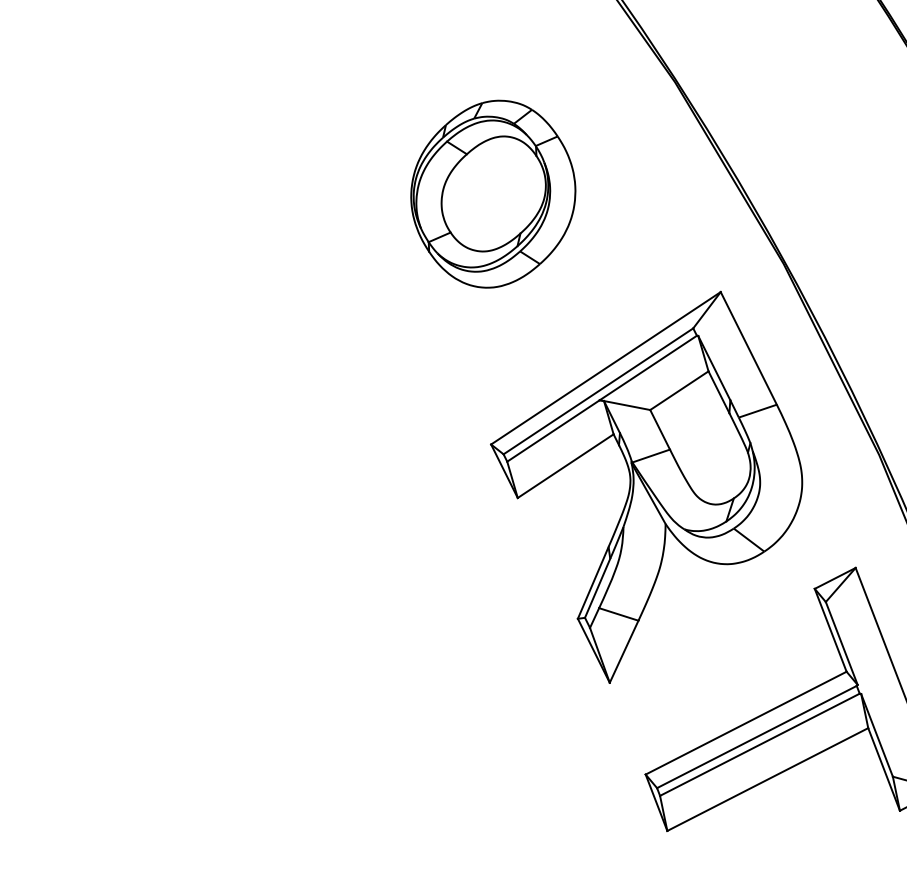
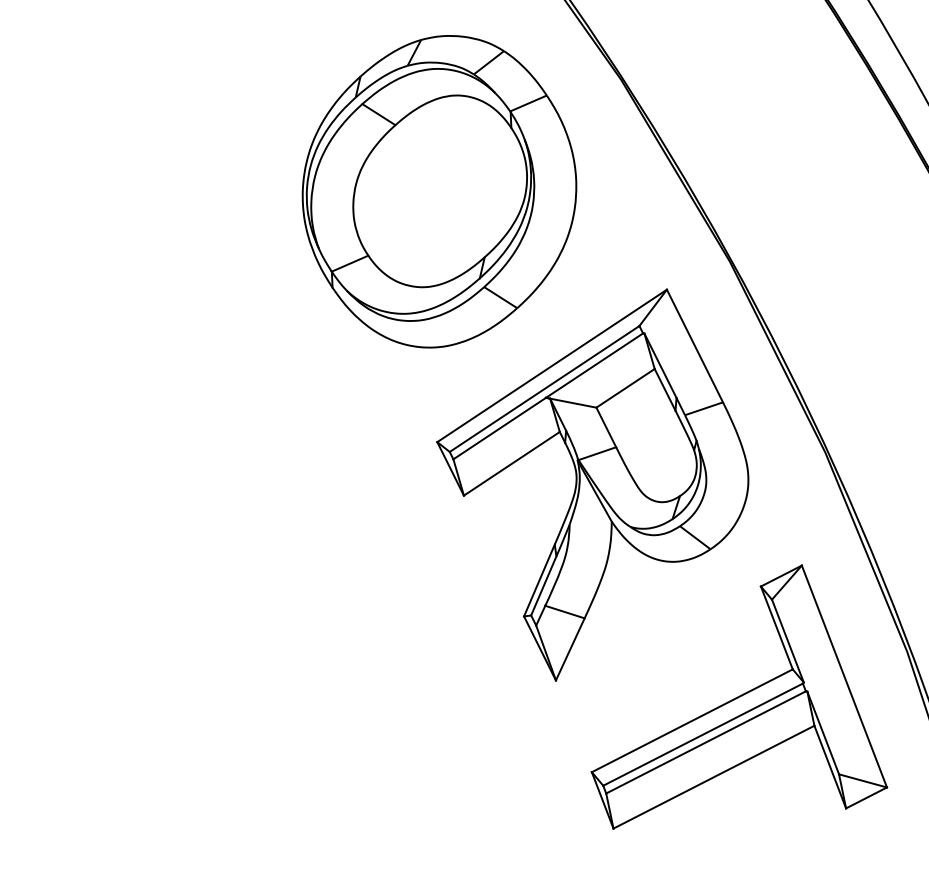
part: (493, 193) -> (439, 191), size x1.67

